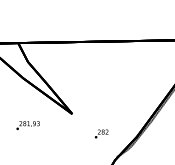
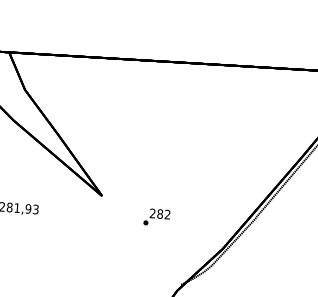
text: (101, 133) -> (156, 216), moved

